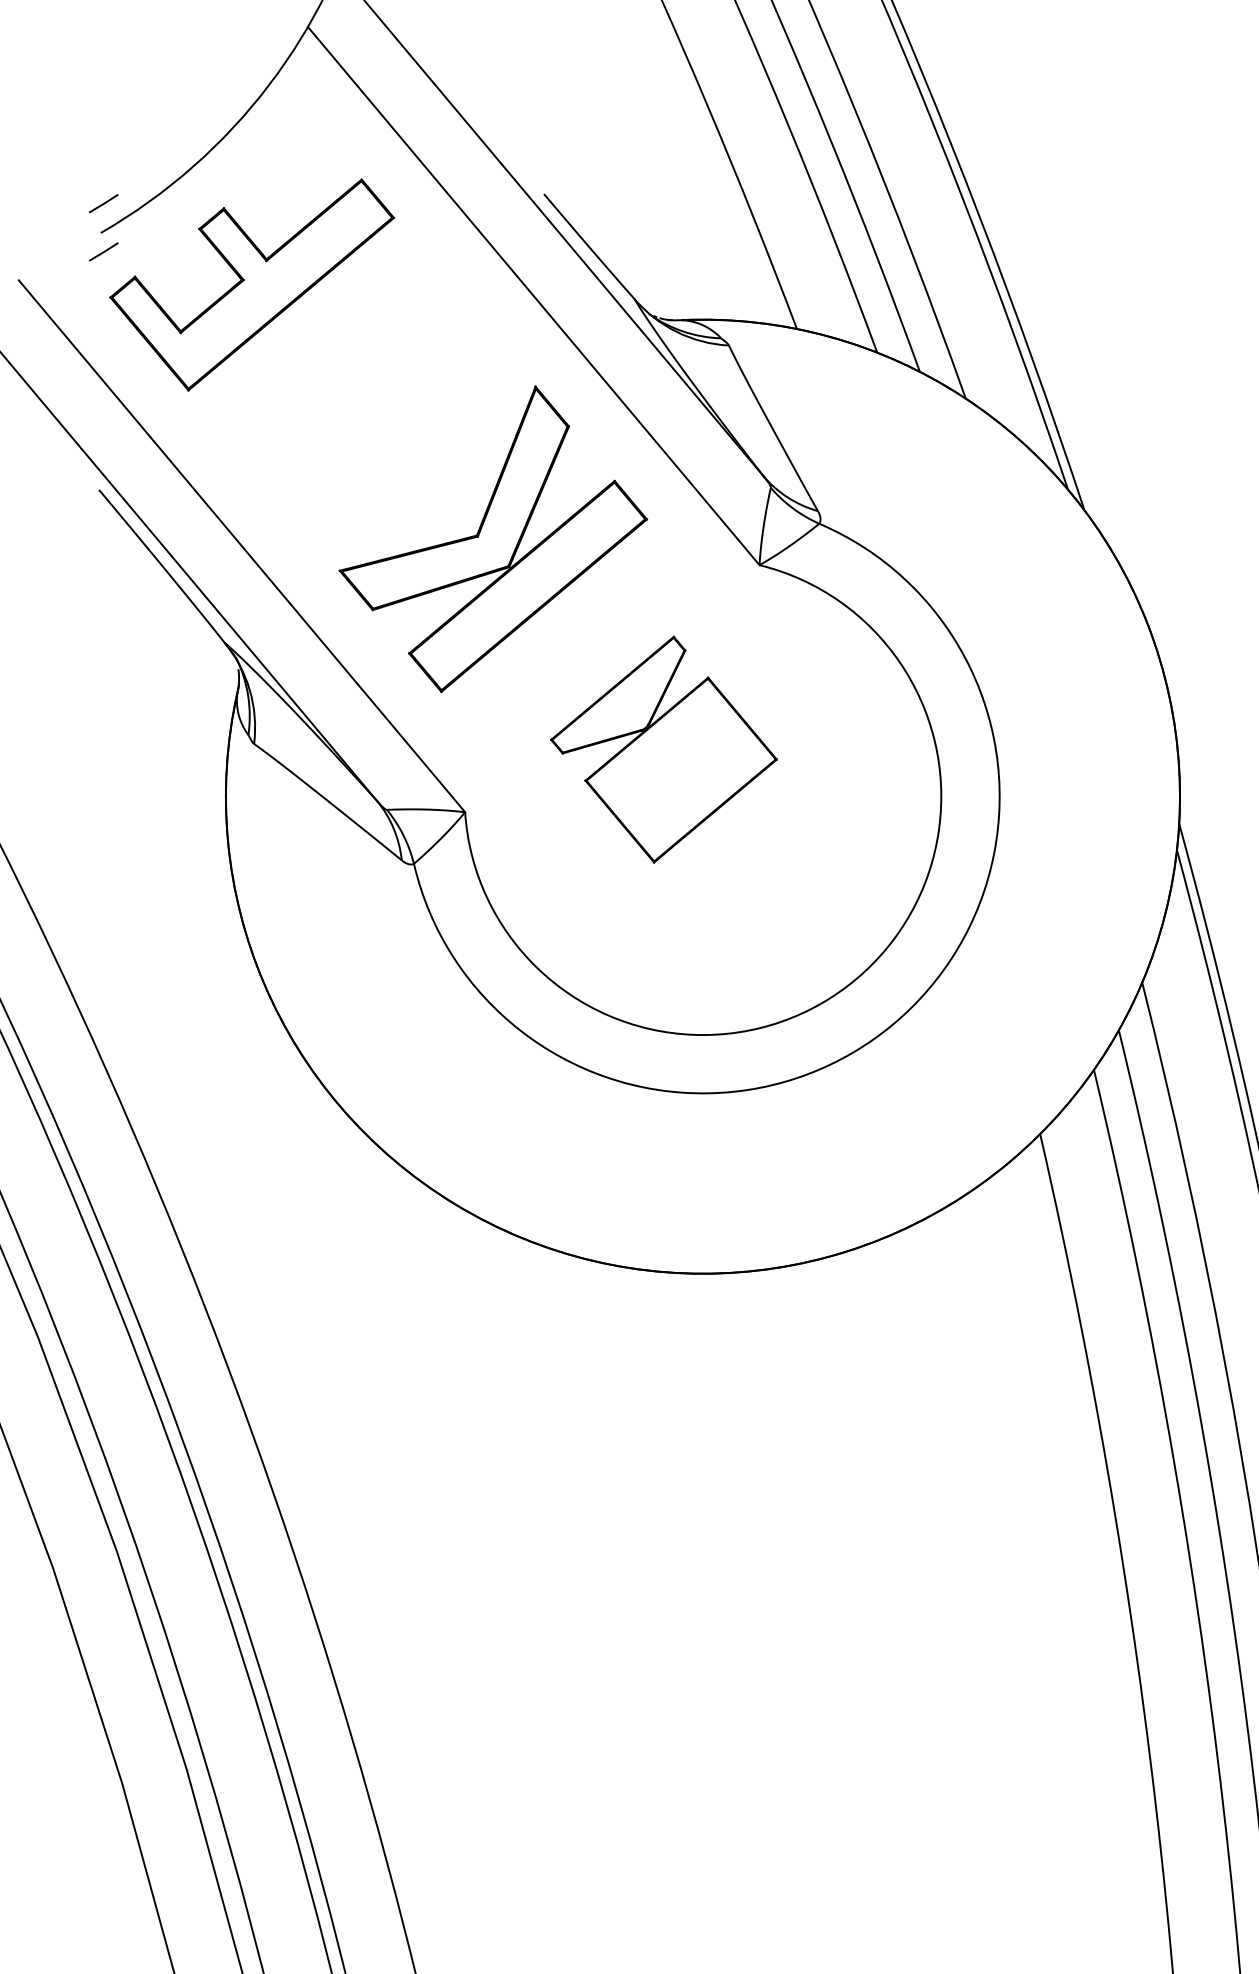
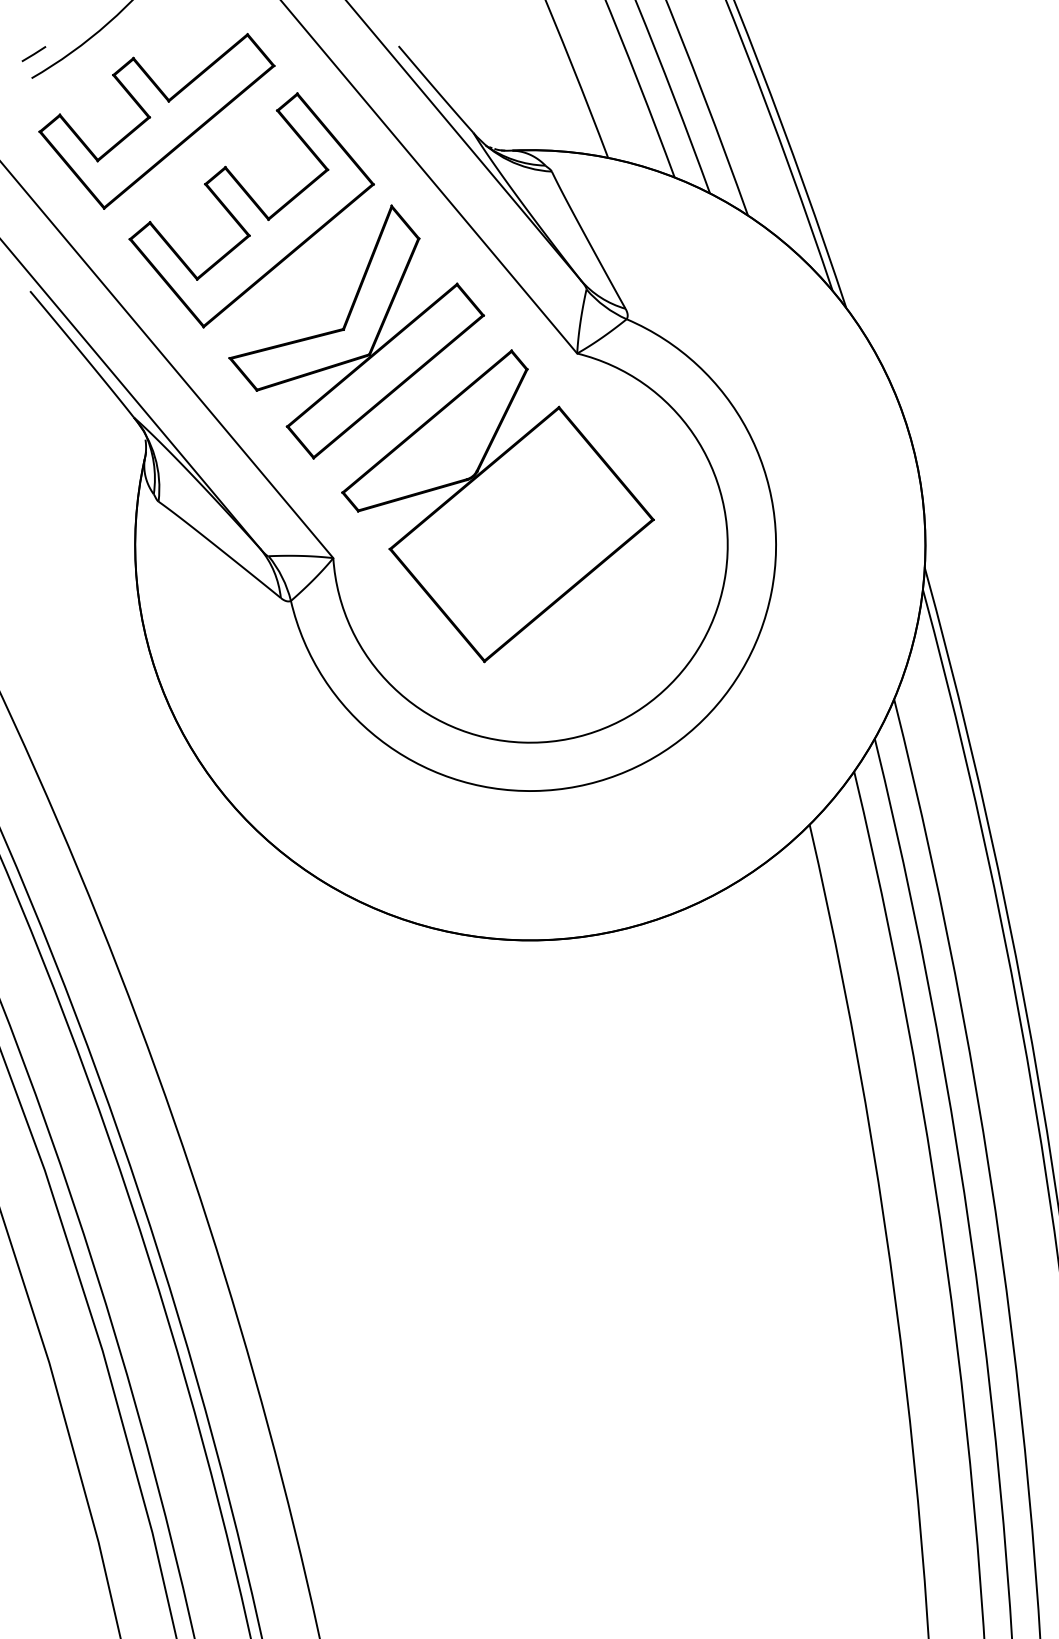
line: (103, 252) -> (33, 94), removed
part: (366, 392) -> (251, 210), added
part: (663, 749) -> (497, 506), size x1.67

